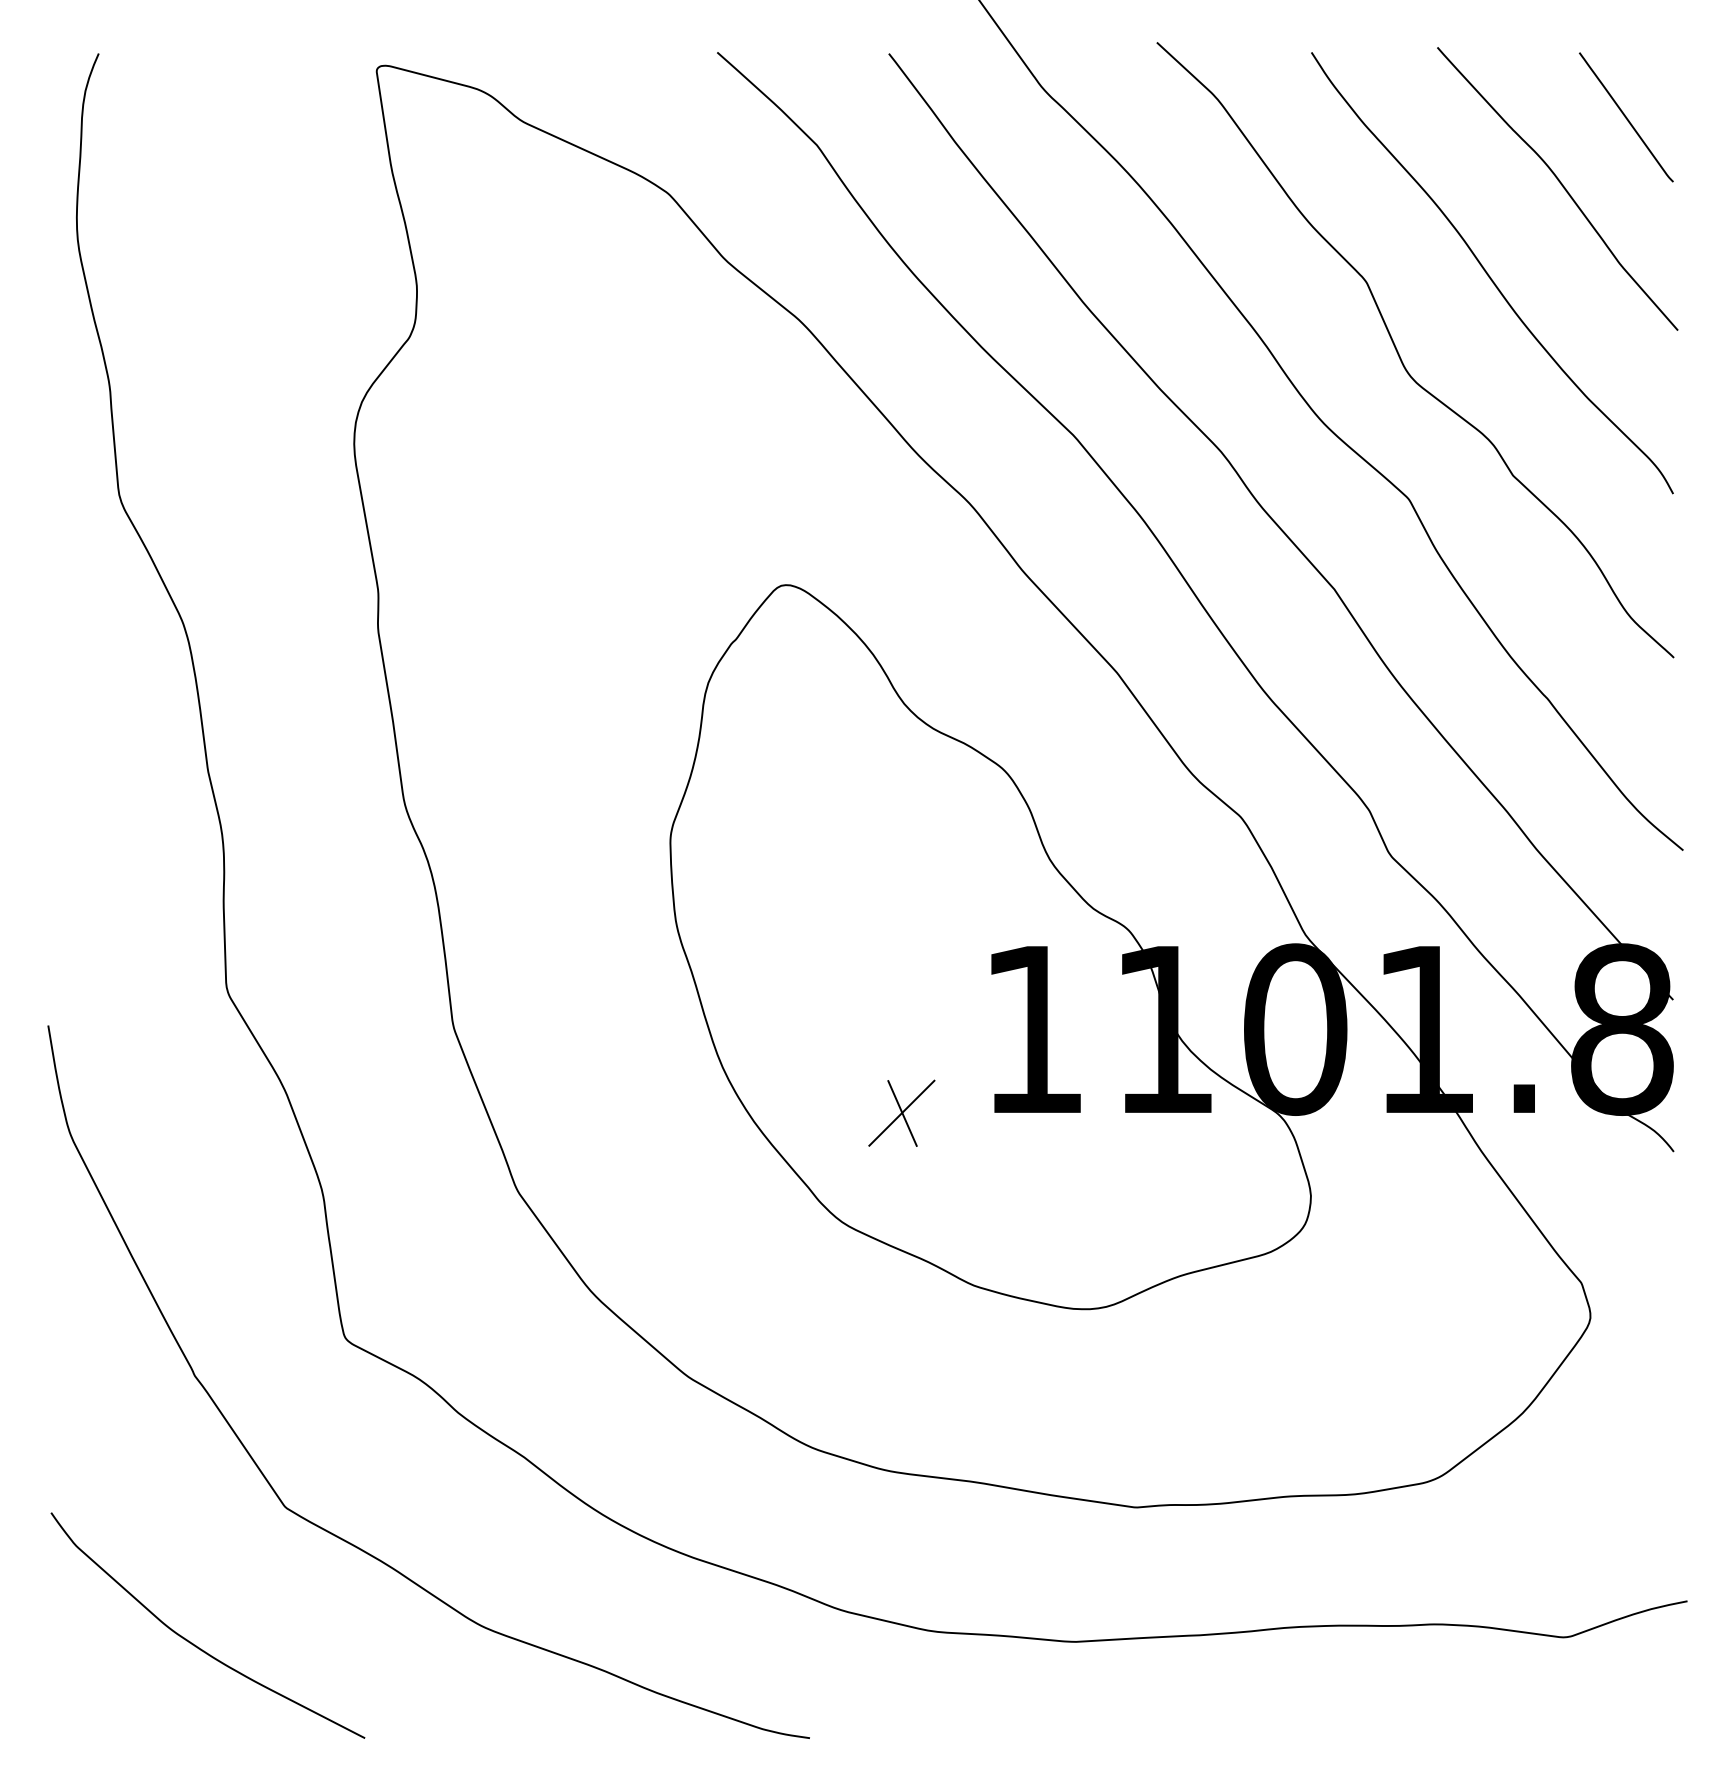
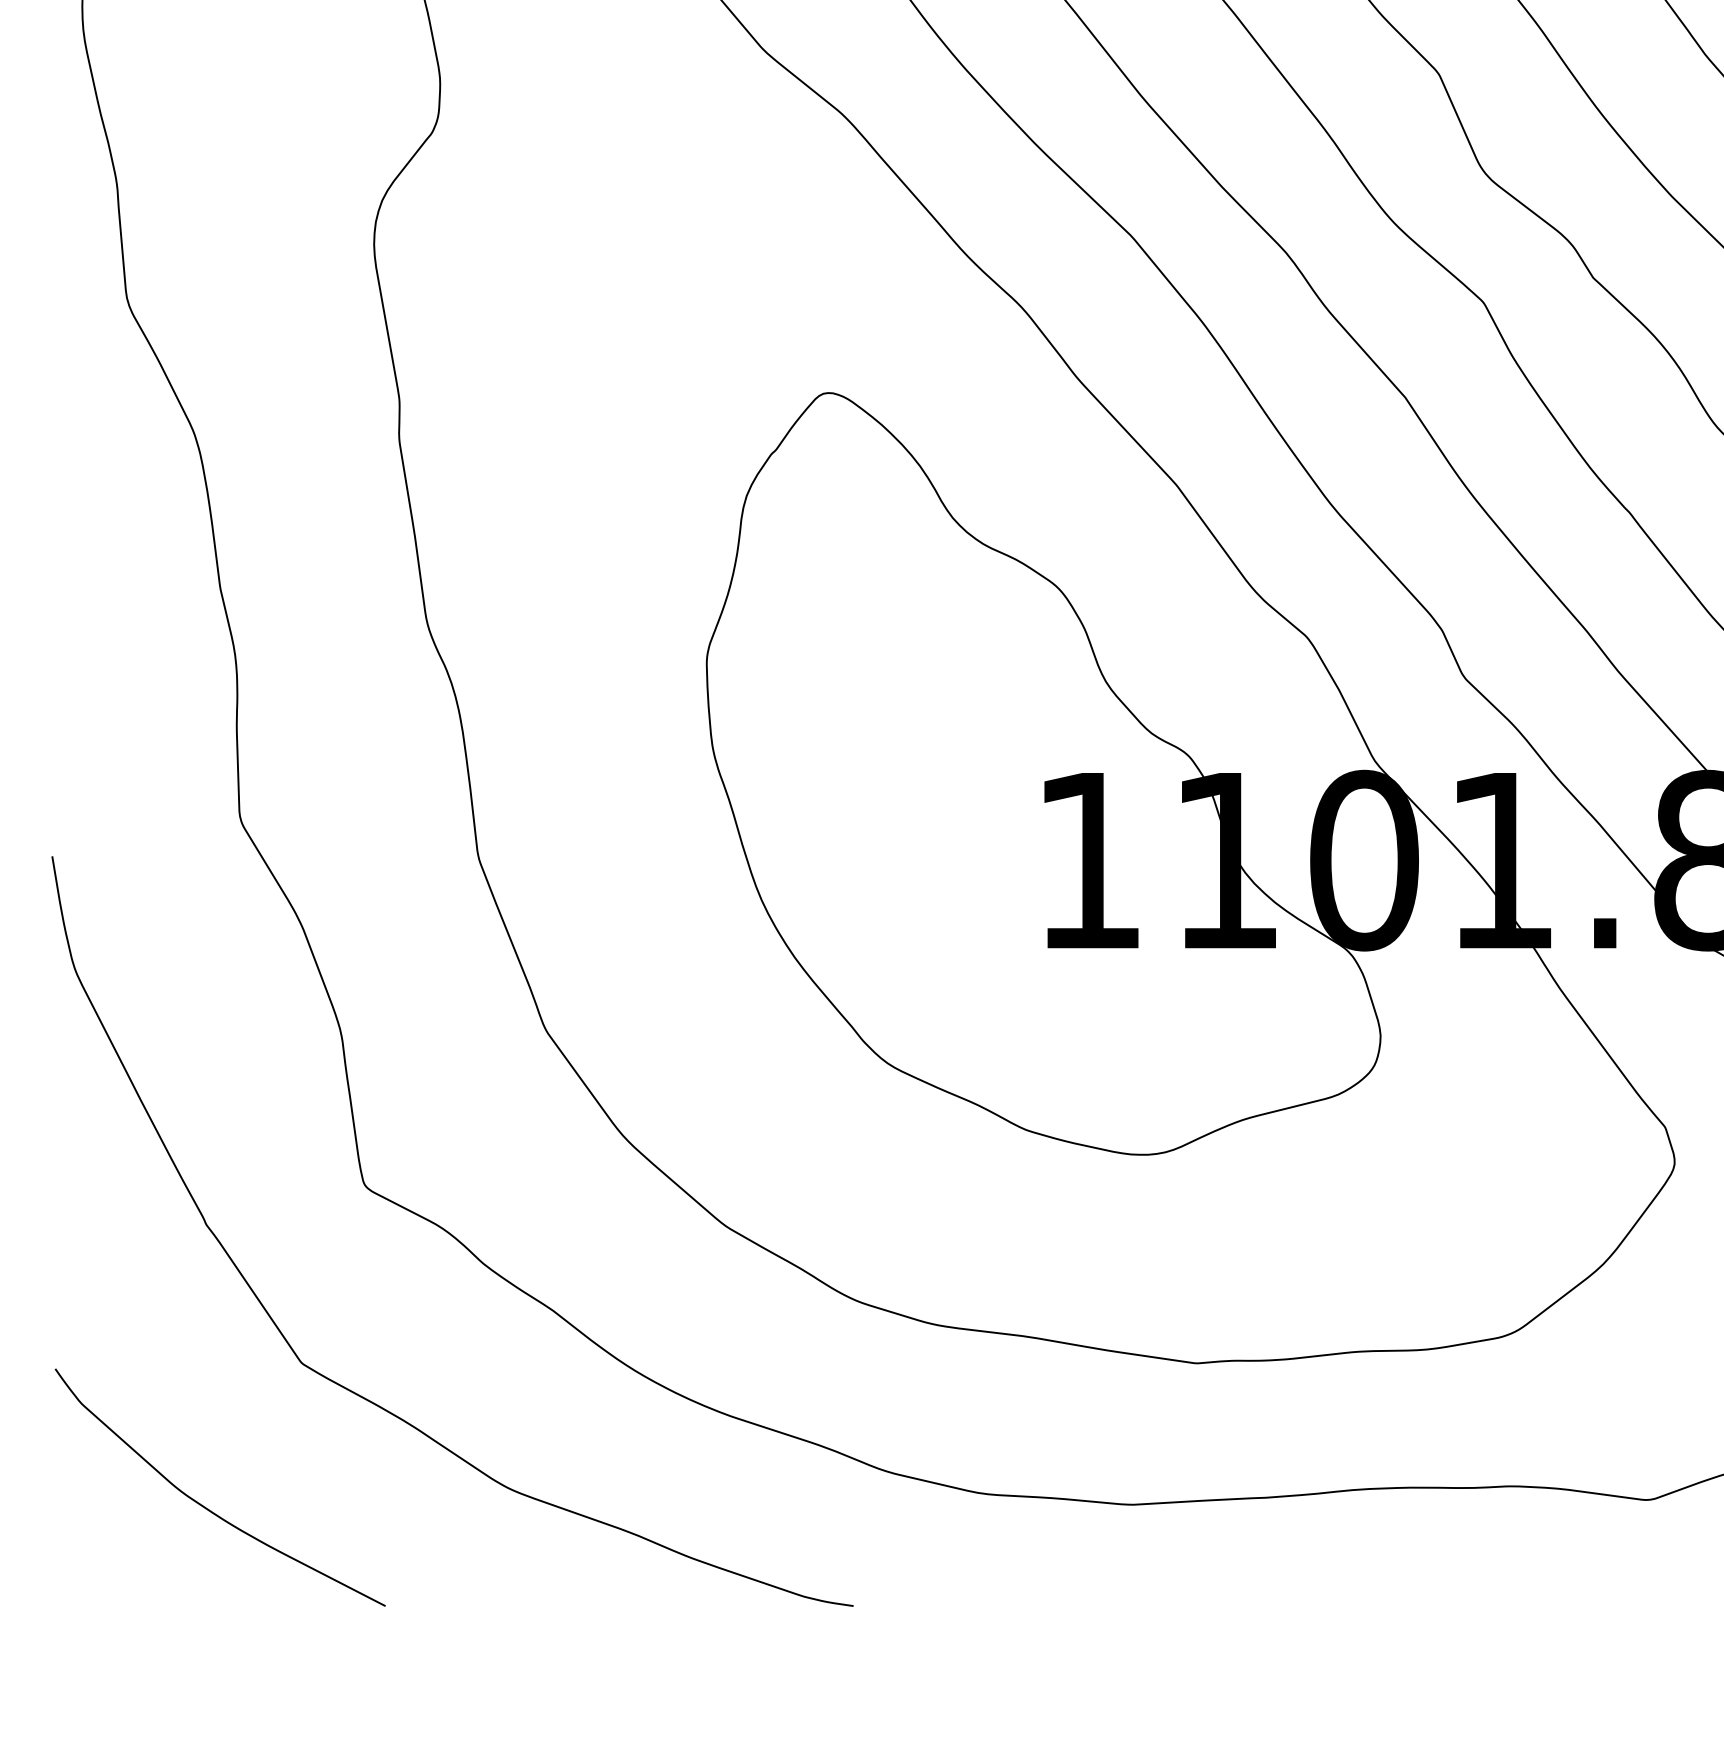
part: (901, 1112) -> (949, 947), removed

